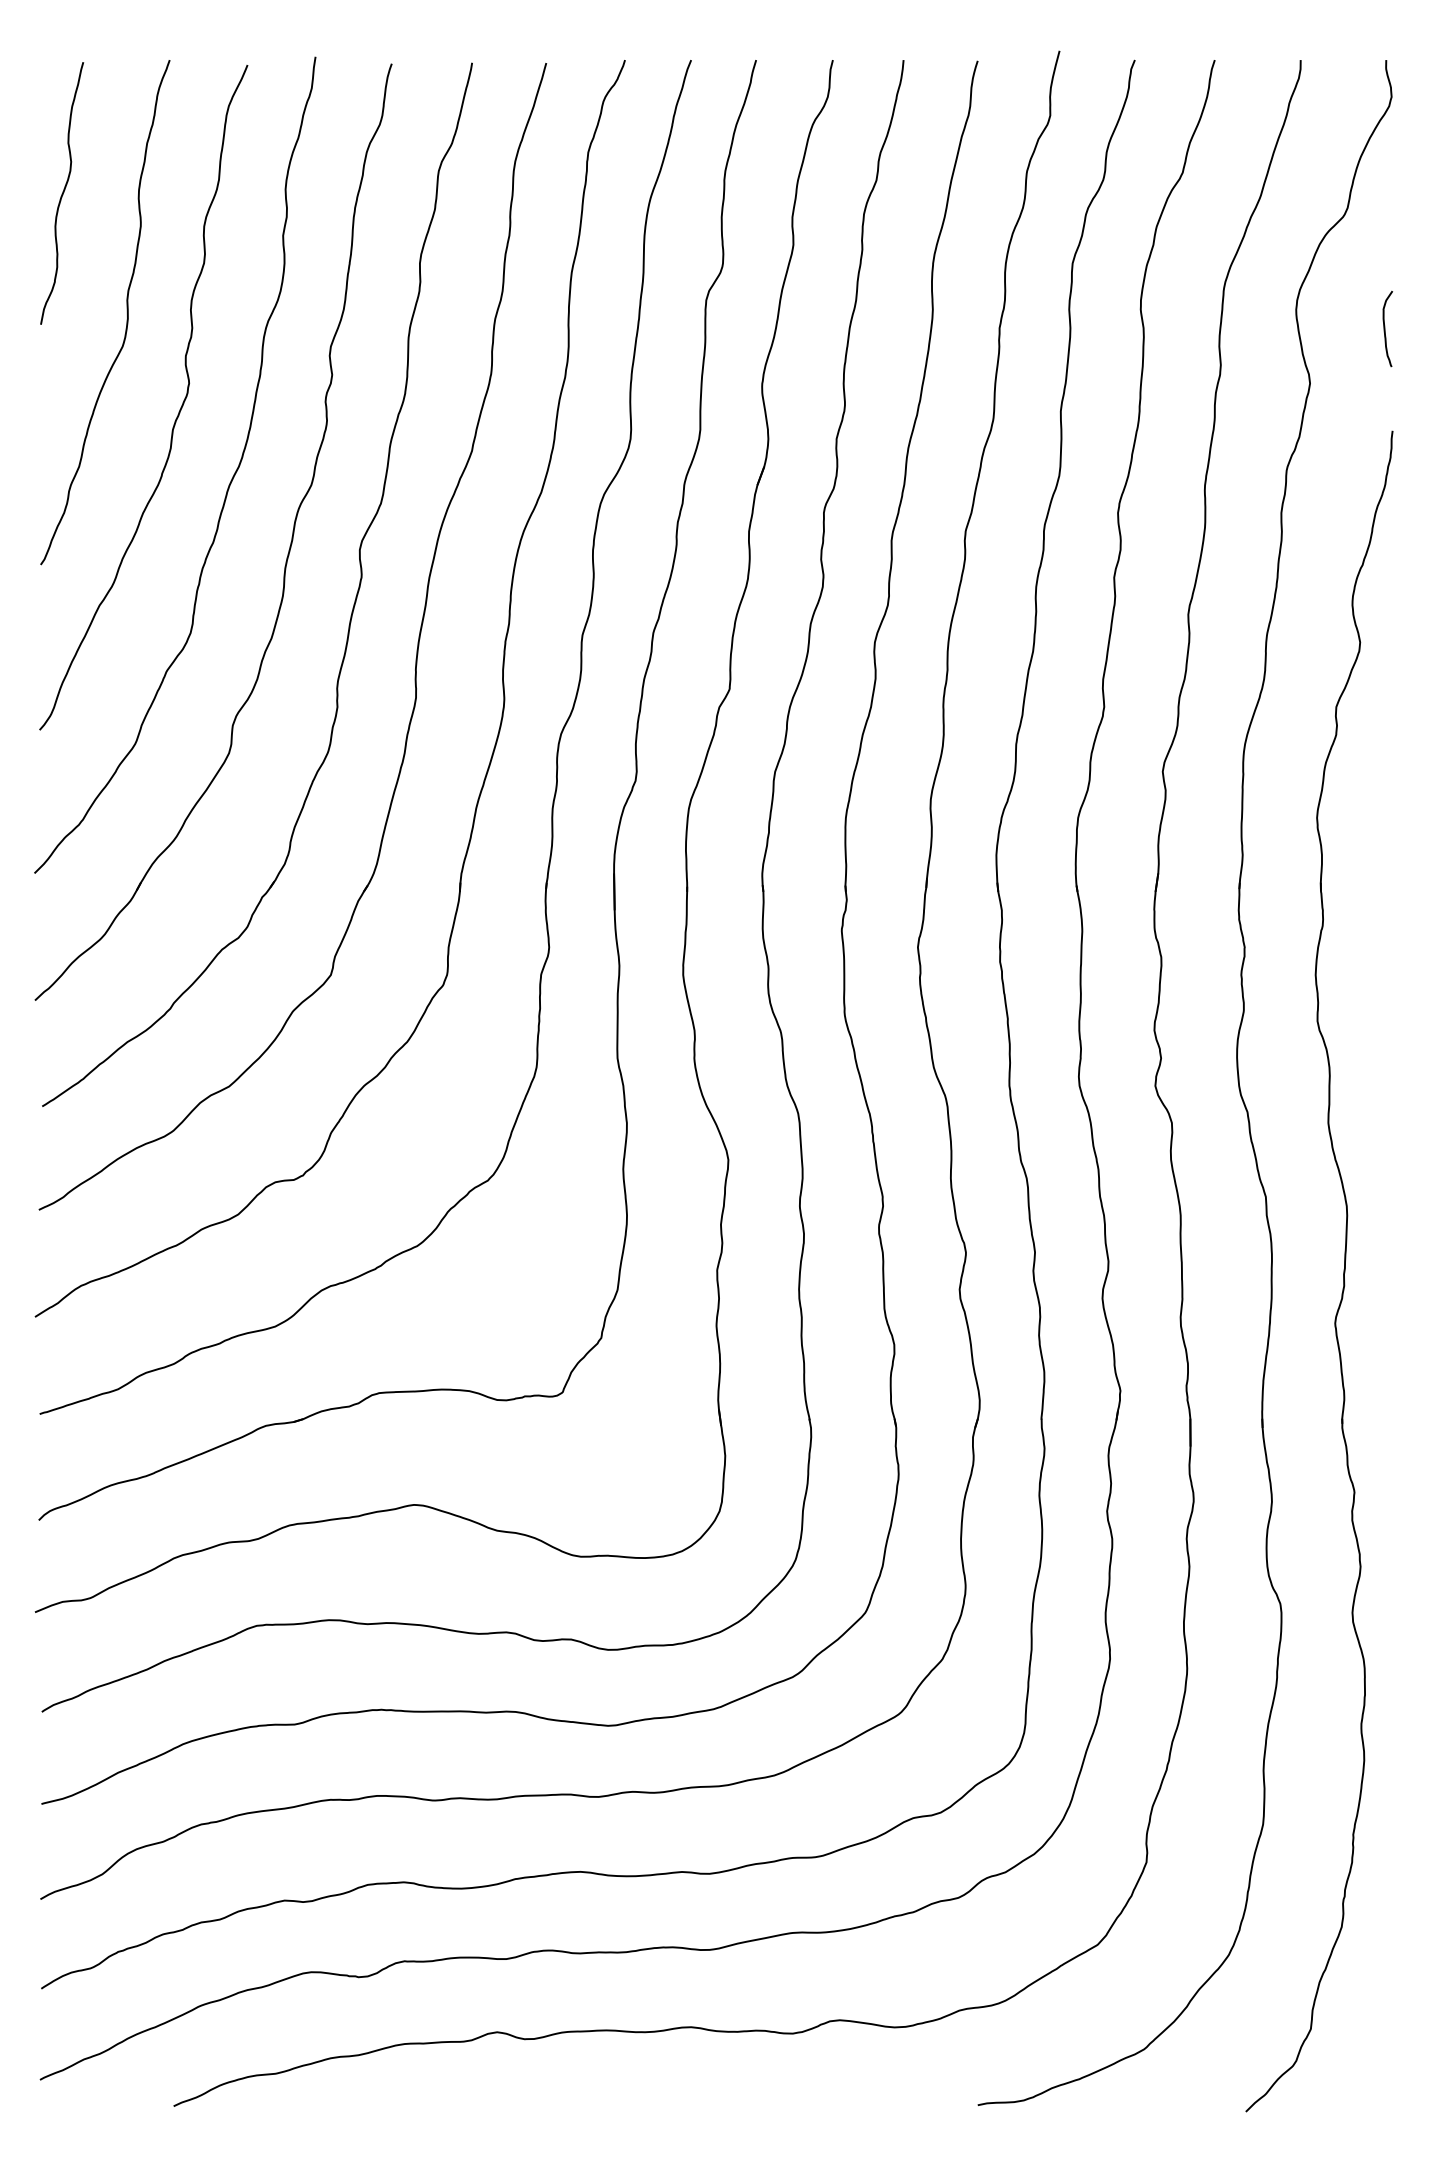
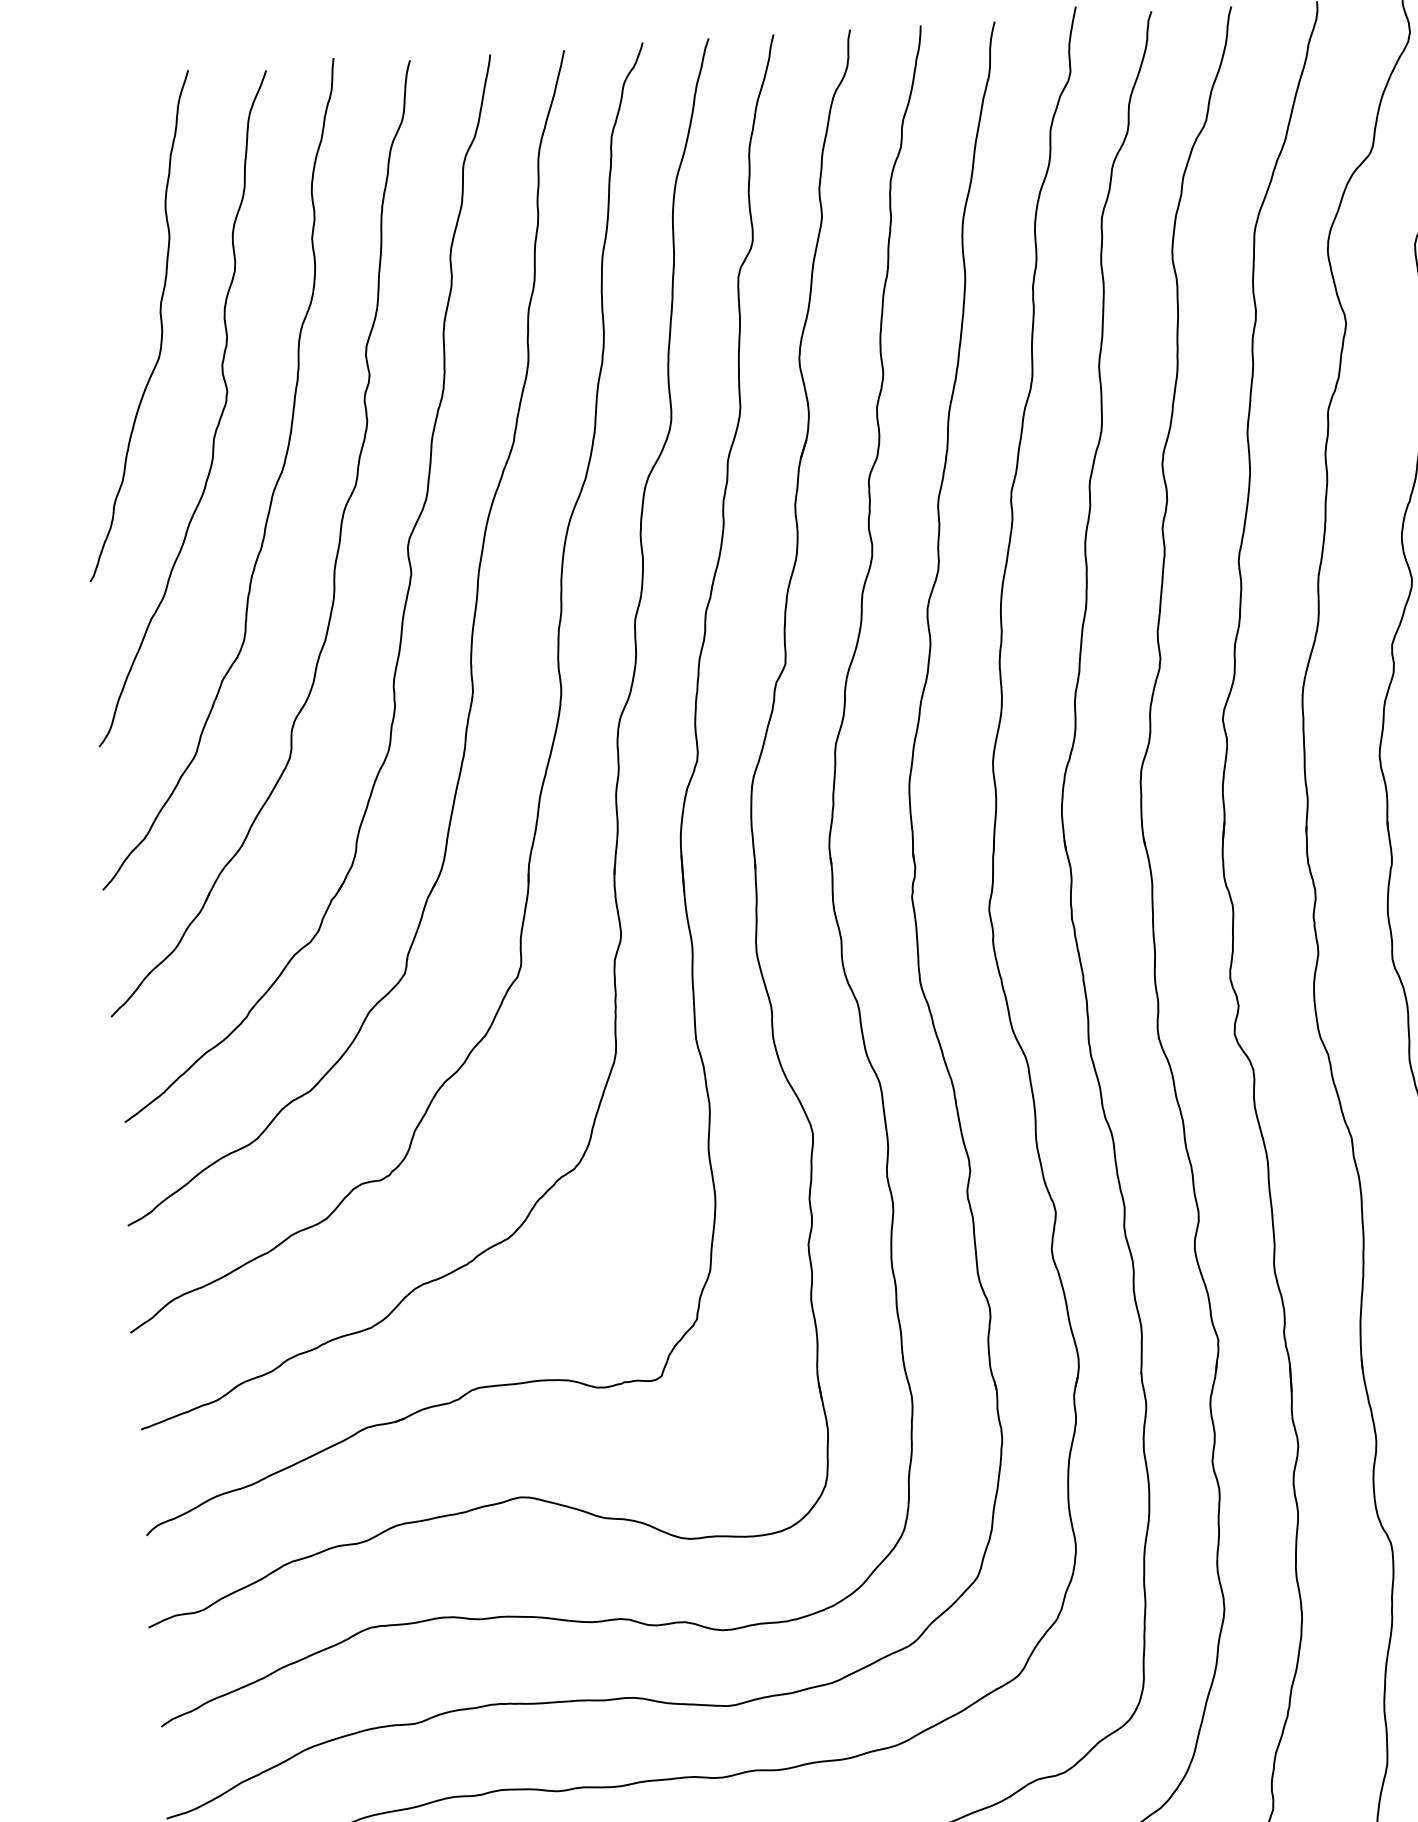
curve: (62, 193) -> (89, 209), removed

